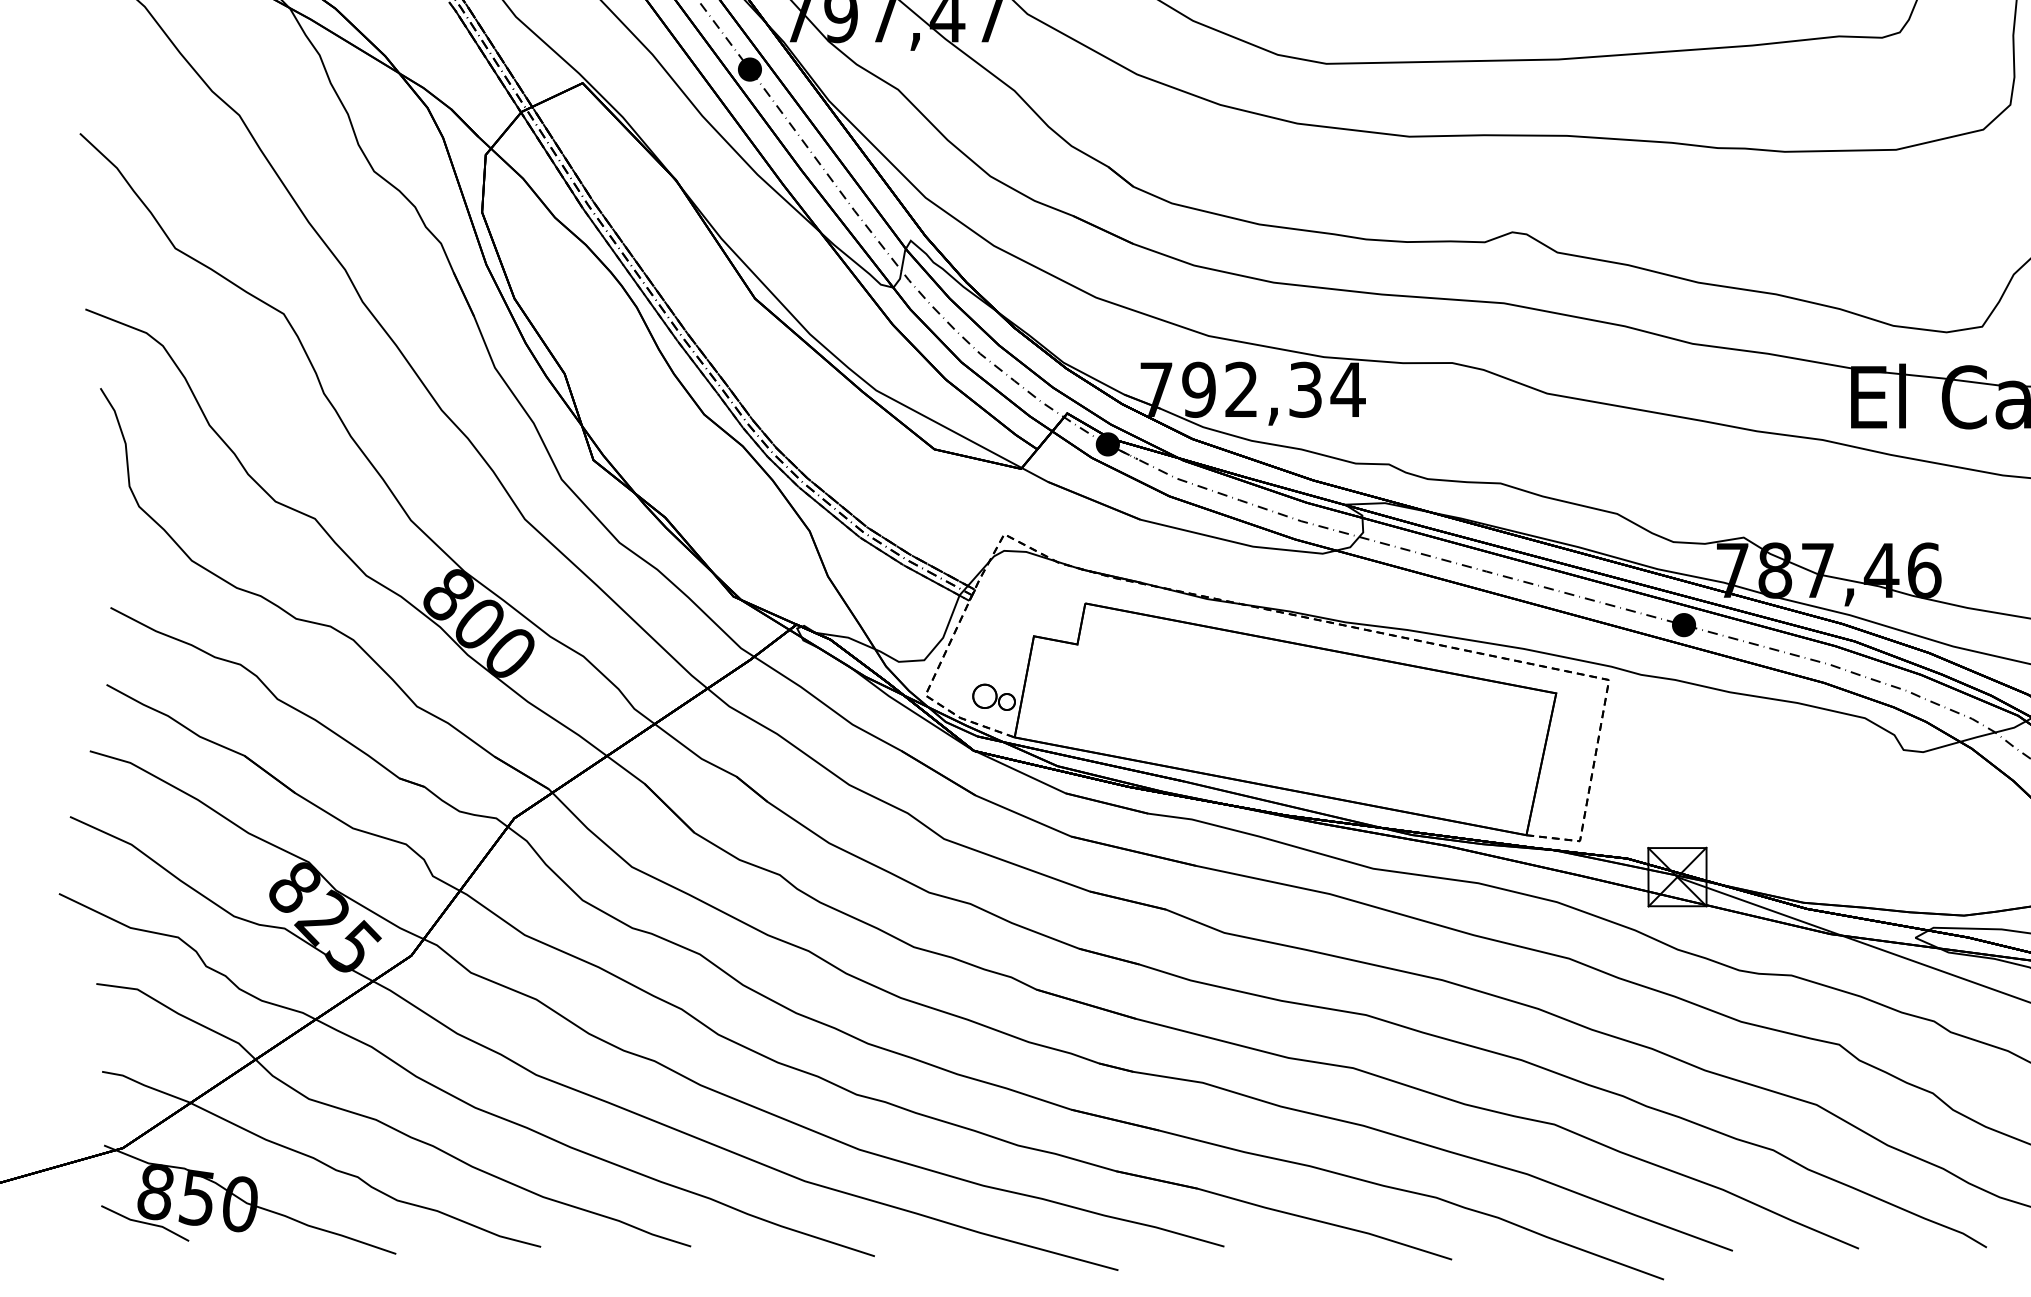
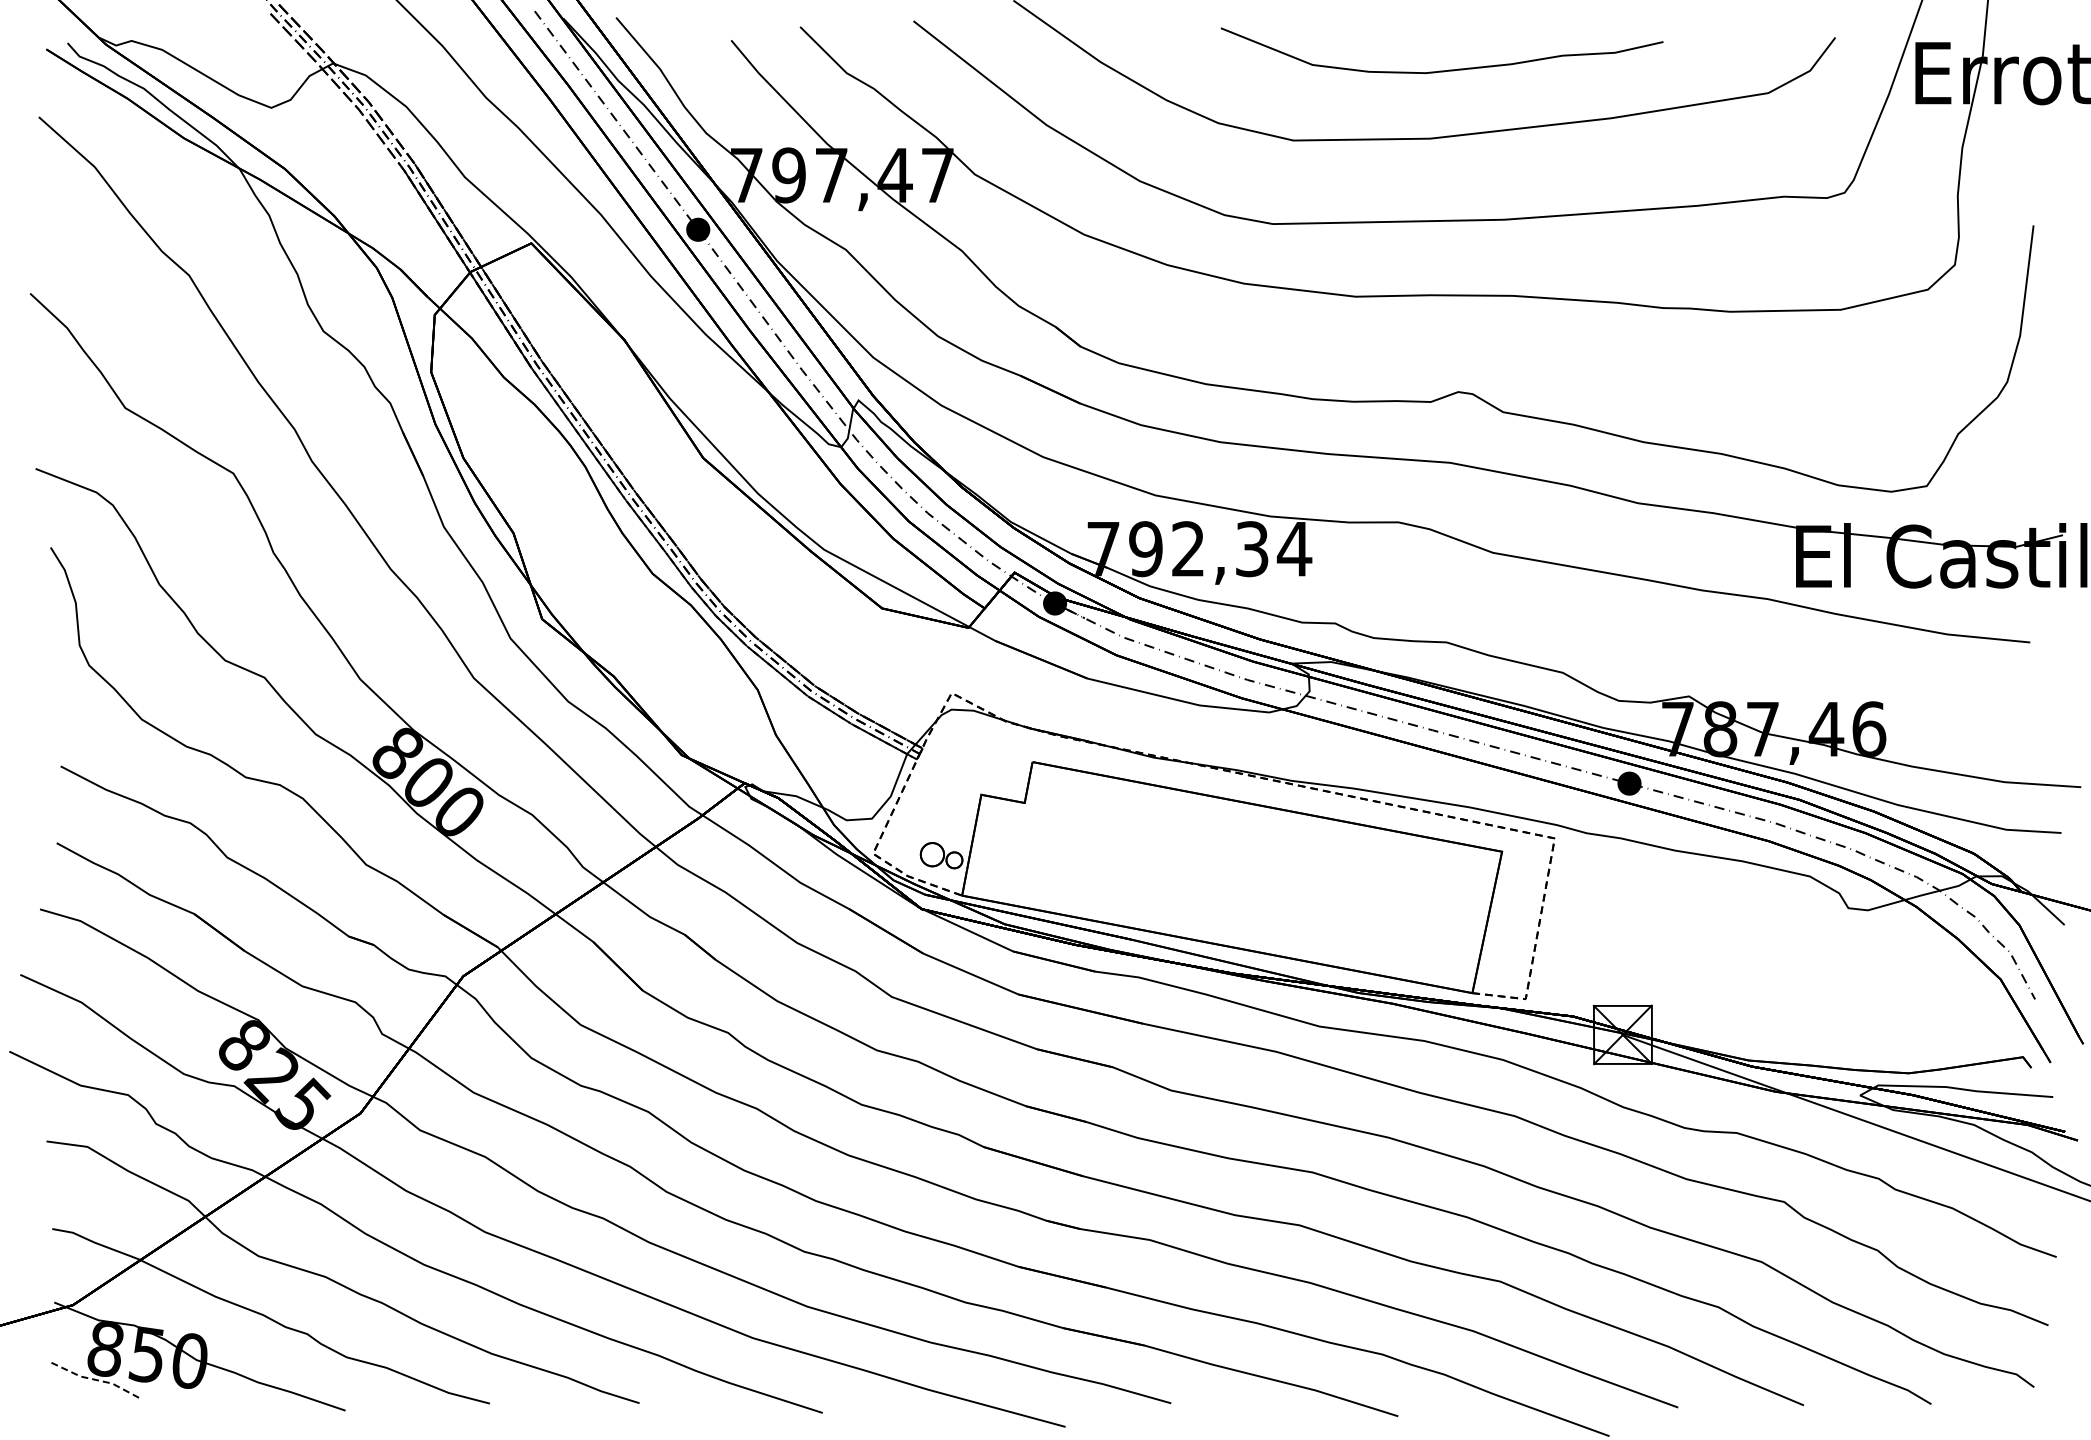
line: (145, 1222) -> (95, 1379), solid -> dashed

